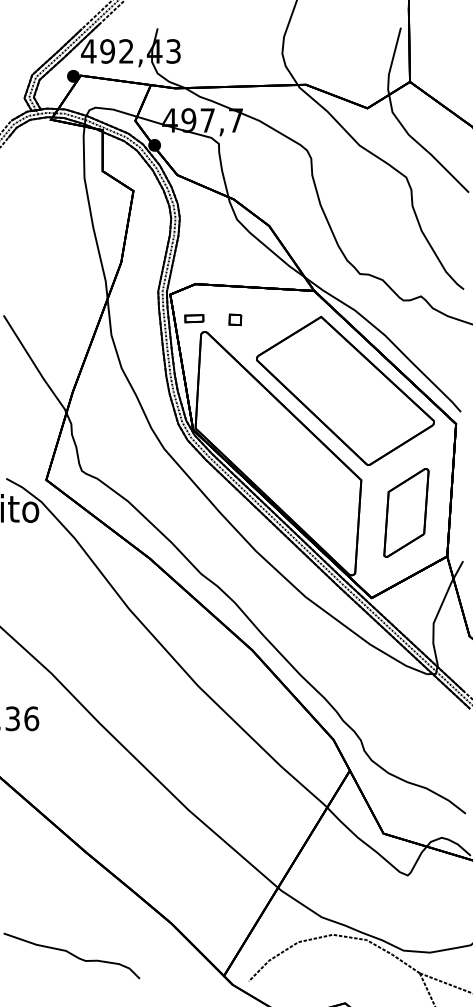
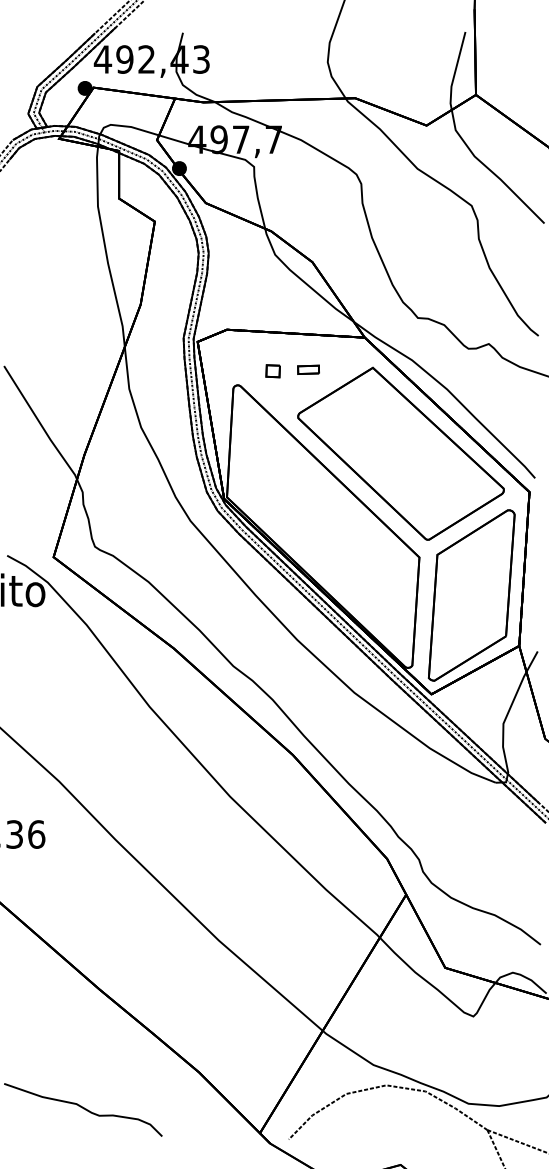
part: (194, 318) -> (308, 369), moved
part: (406, 512) -> (471, 595), size x1.67

